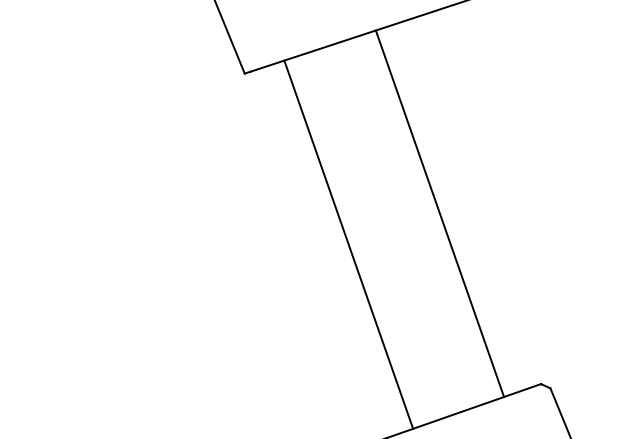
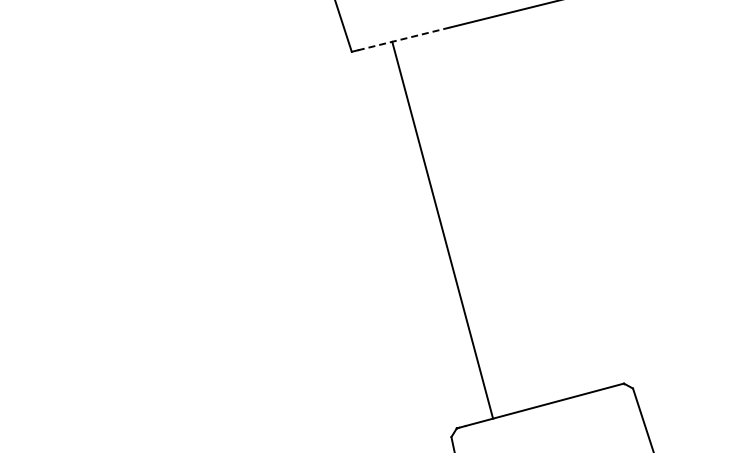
line: (296, 56) -> (404, 38), solid -> dashed
line: (439, 213) -> (535, 205), removed

